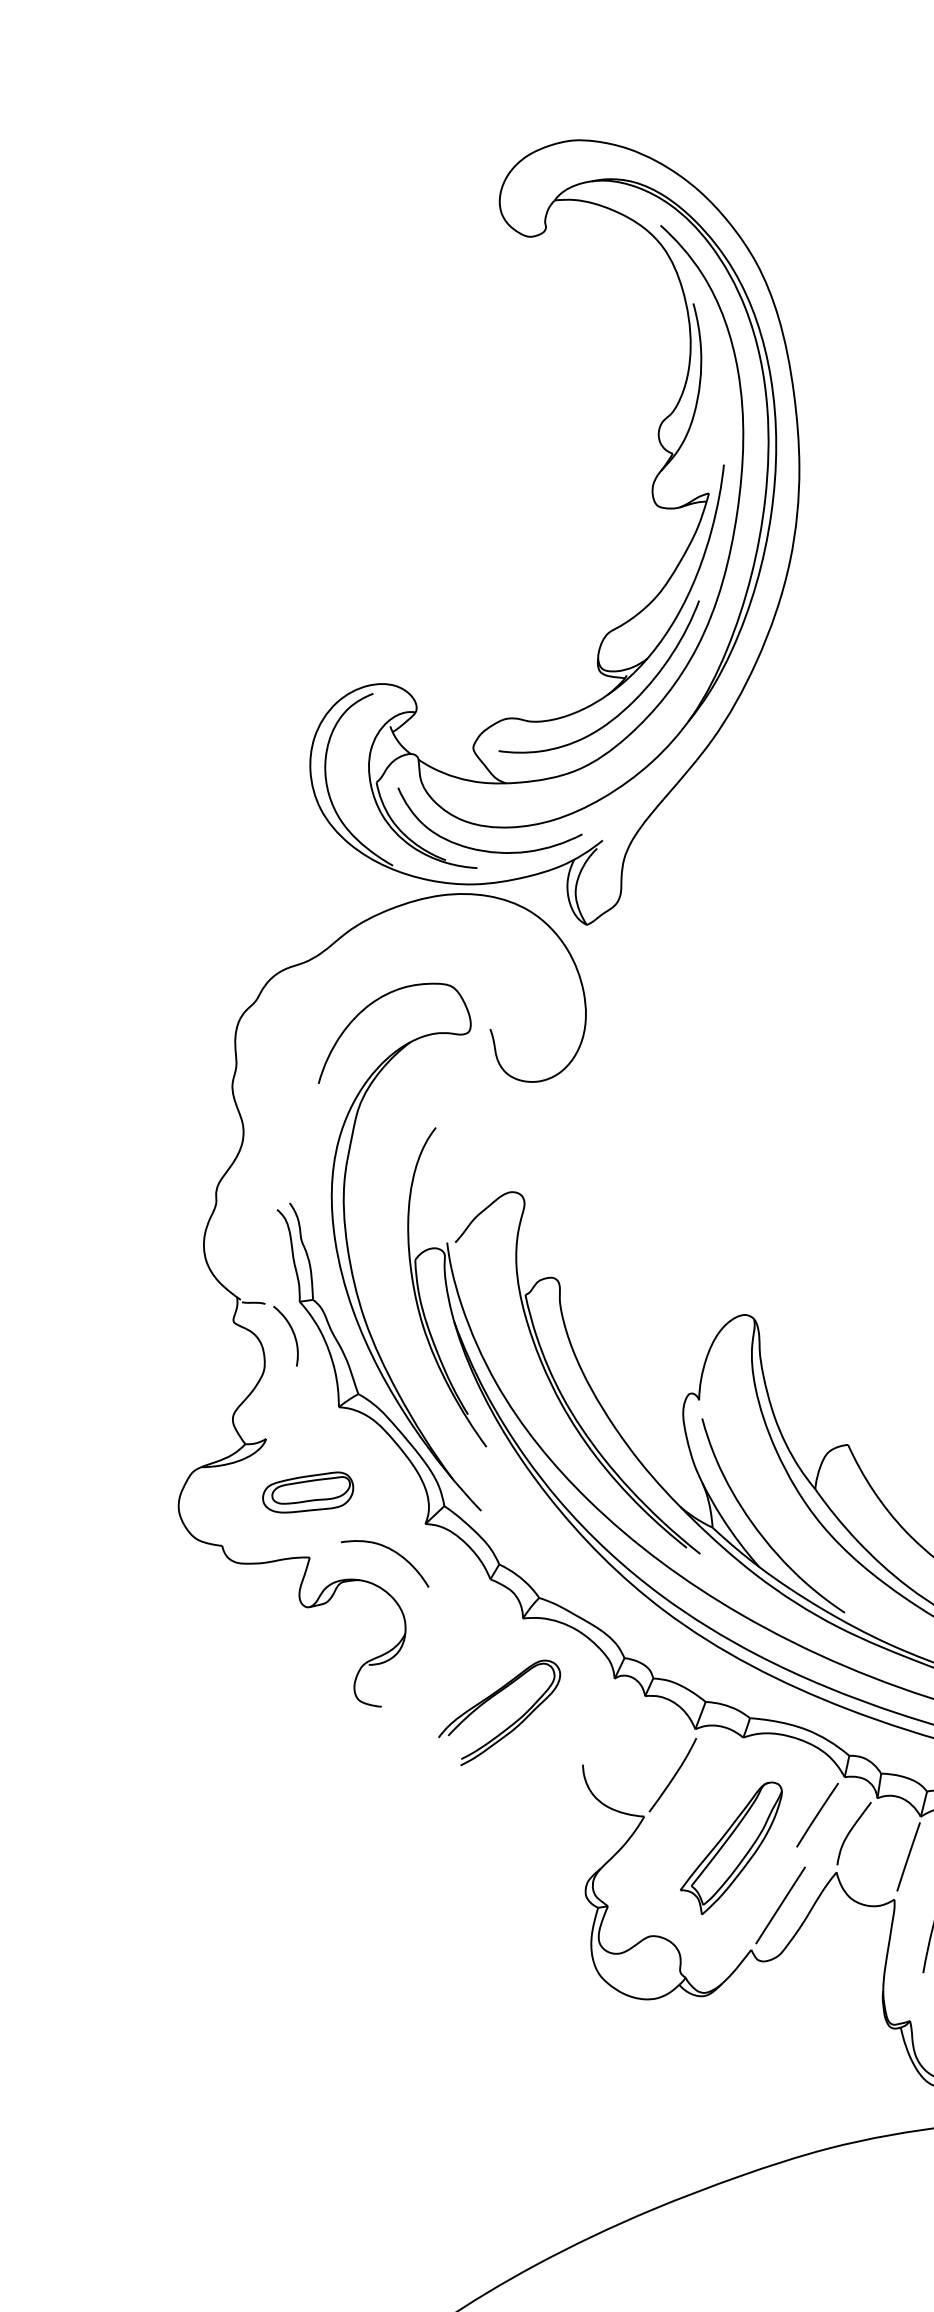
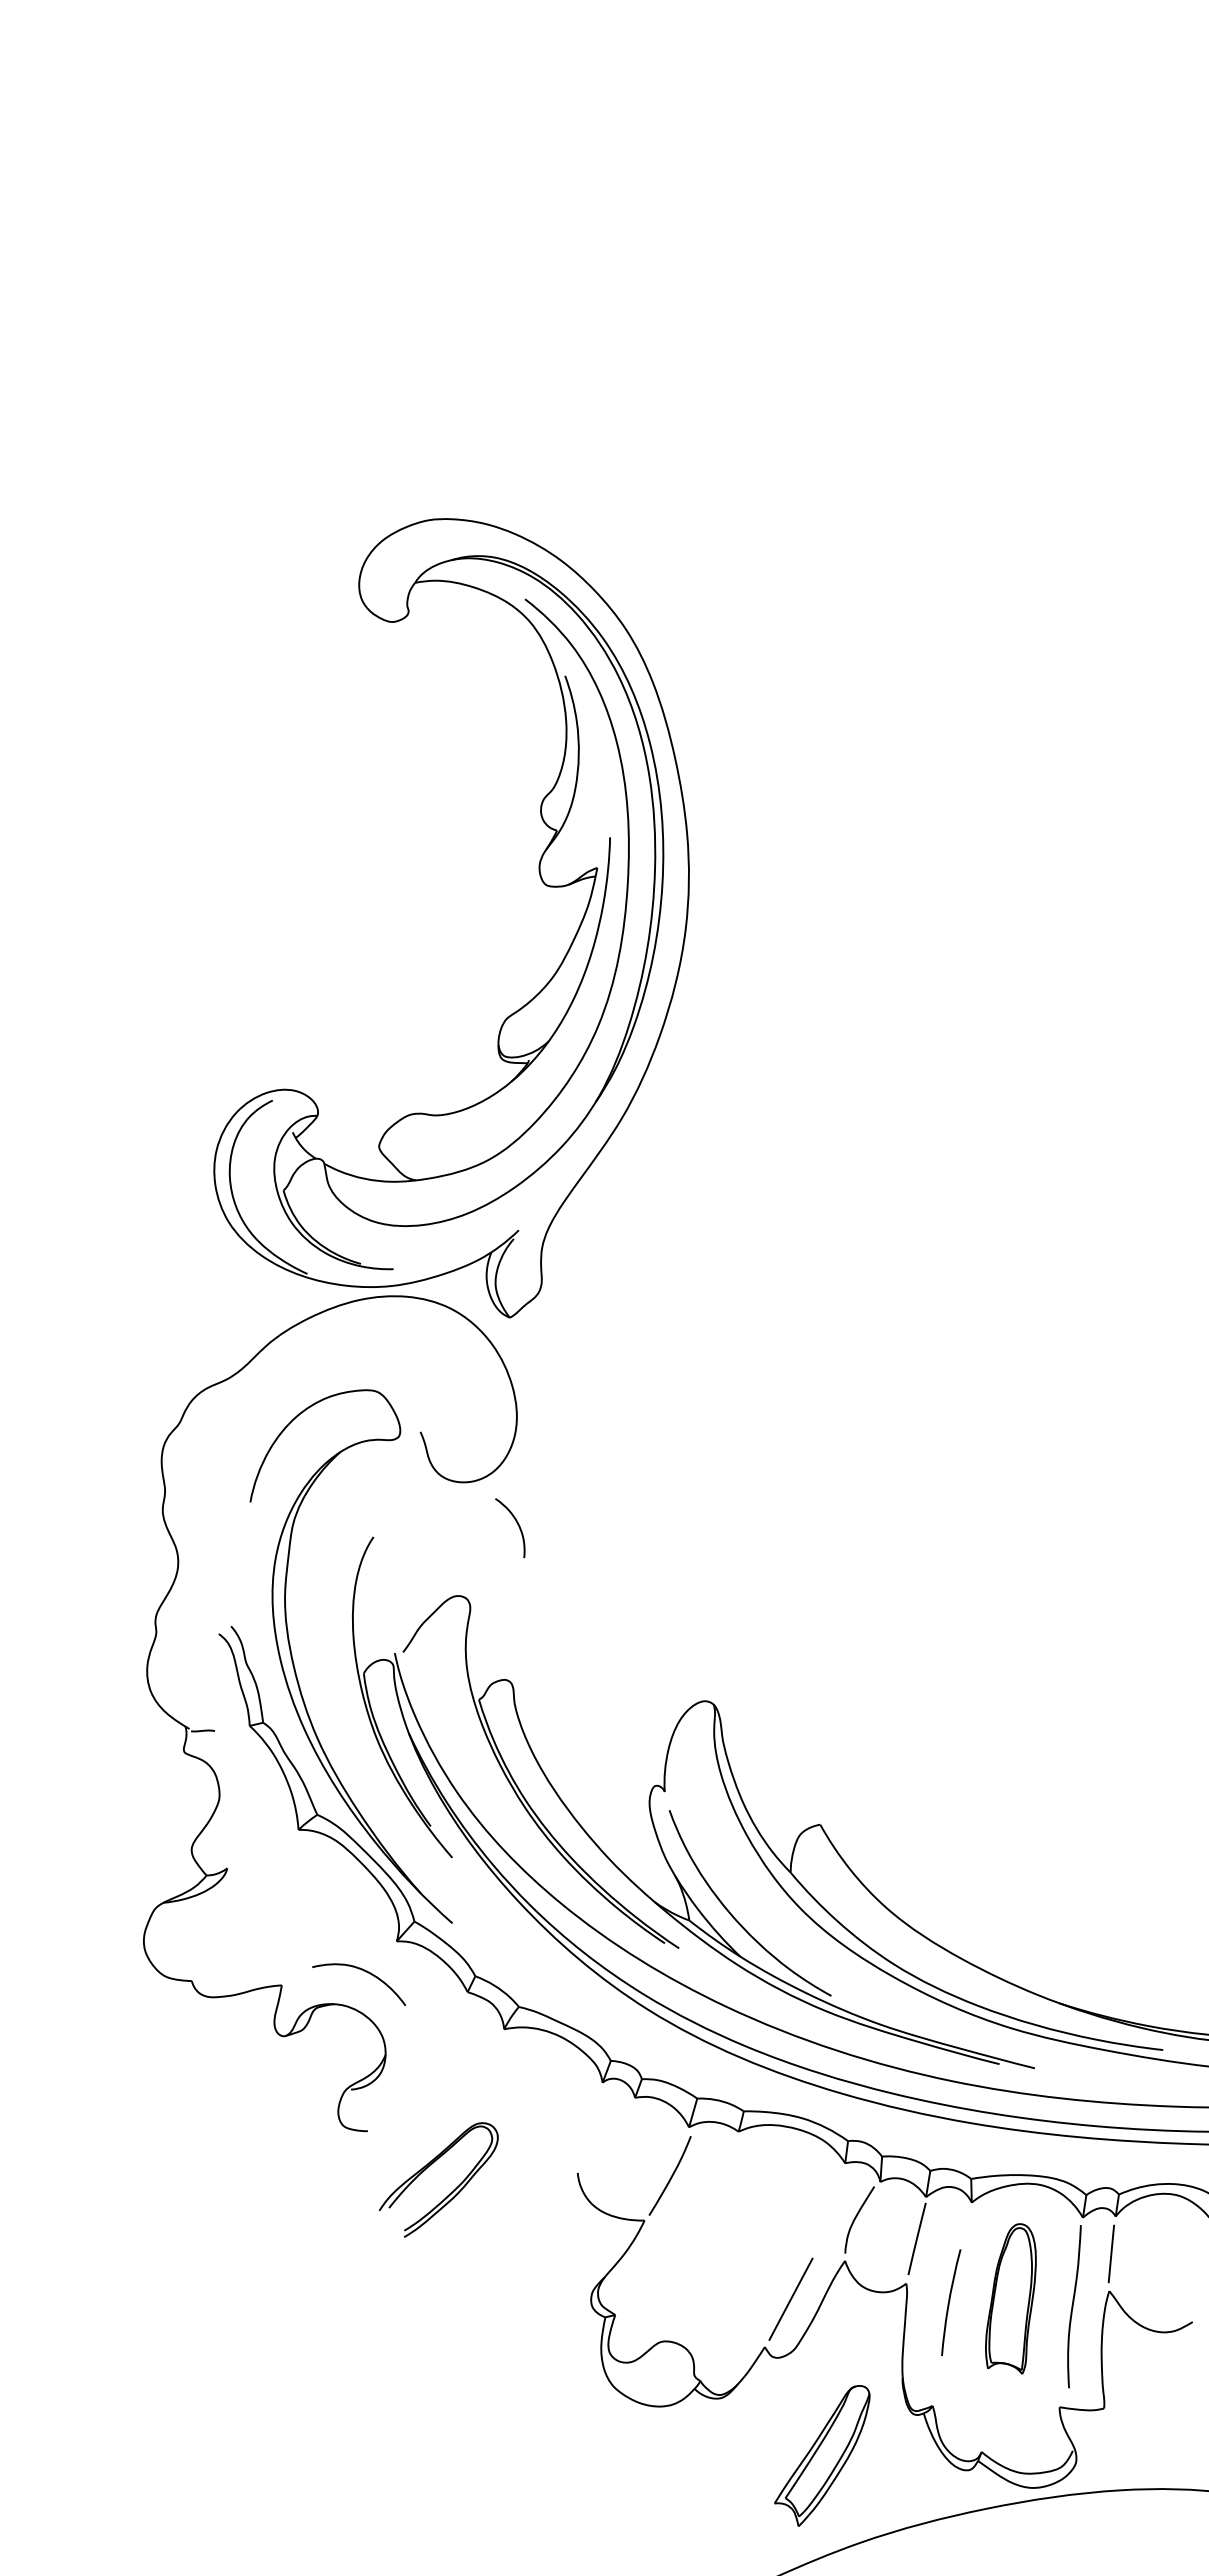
curve: (626, 707) -> (531, 1092), removed
curve: (486, 850) -> (401, 1250), removed
curve: (292, 1334) -> (517, 1525), moved
part: (308, 1491) -> (274, 1918), removed
part: (488, 1700) -> (427, 2168), moved
line: (817, 1814) -> (820, 2203), removed
part: (731, 1847) -> (822, 2455), moved

